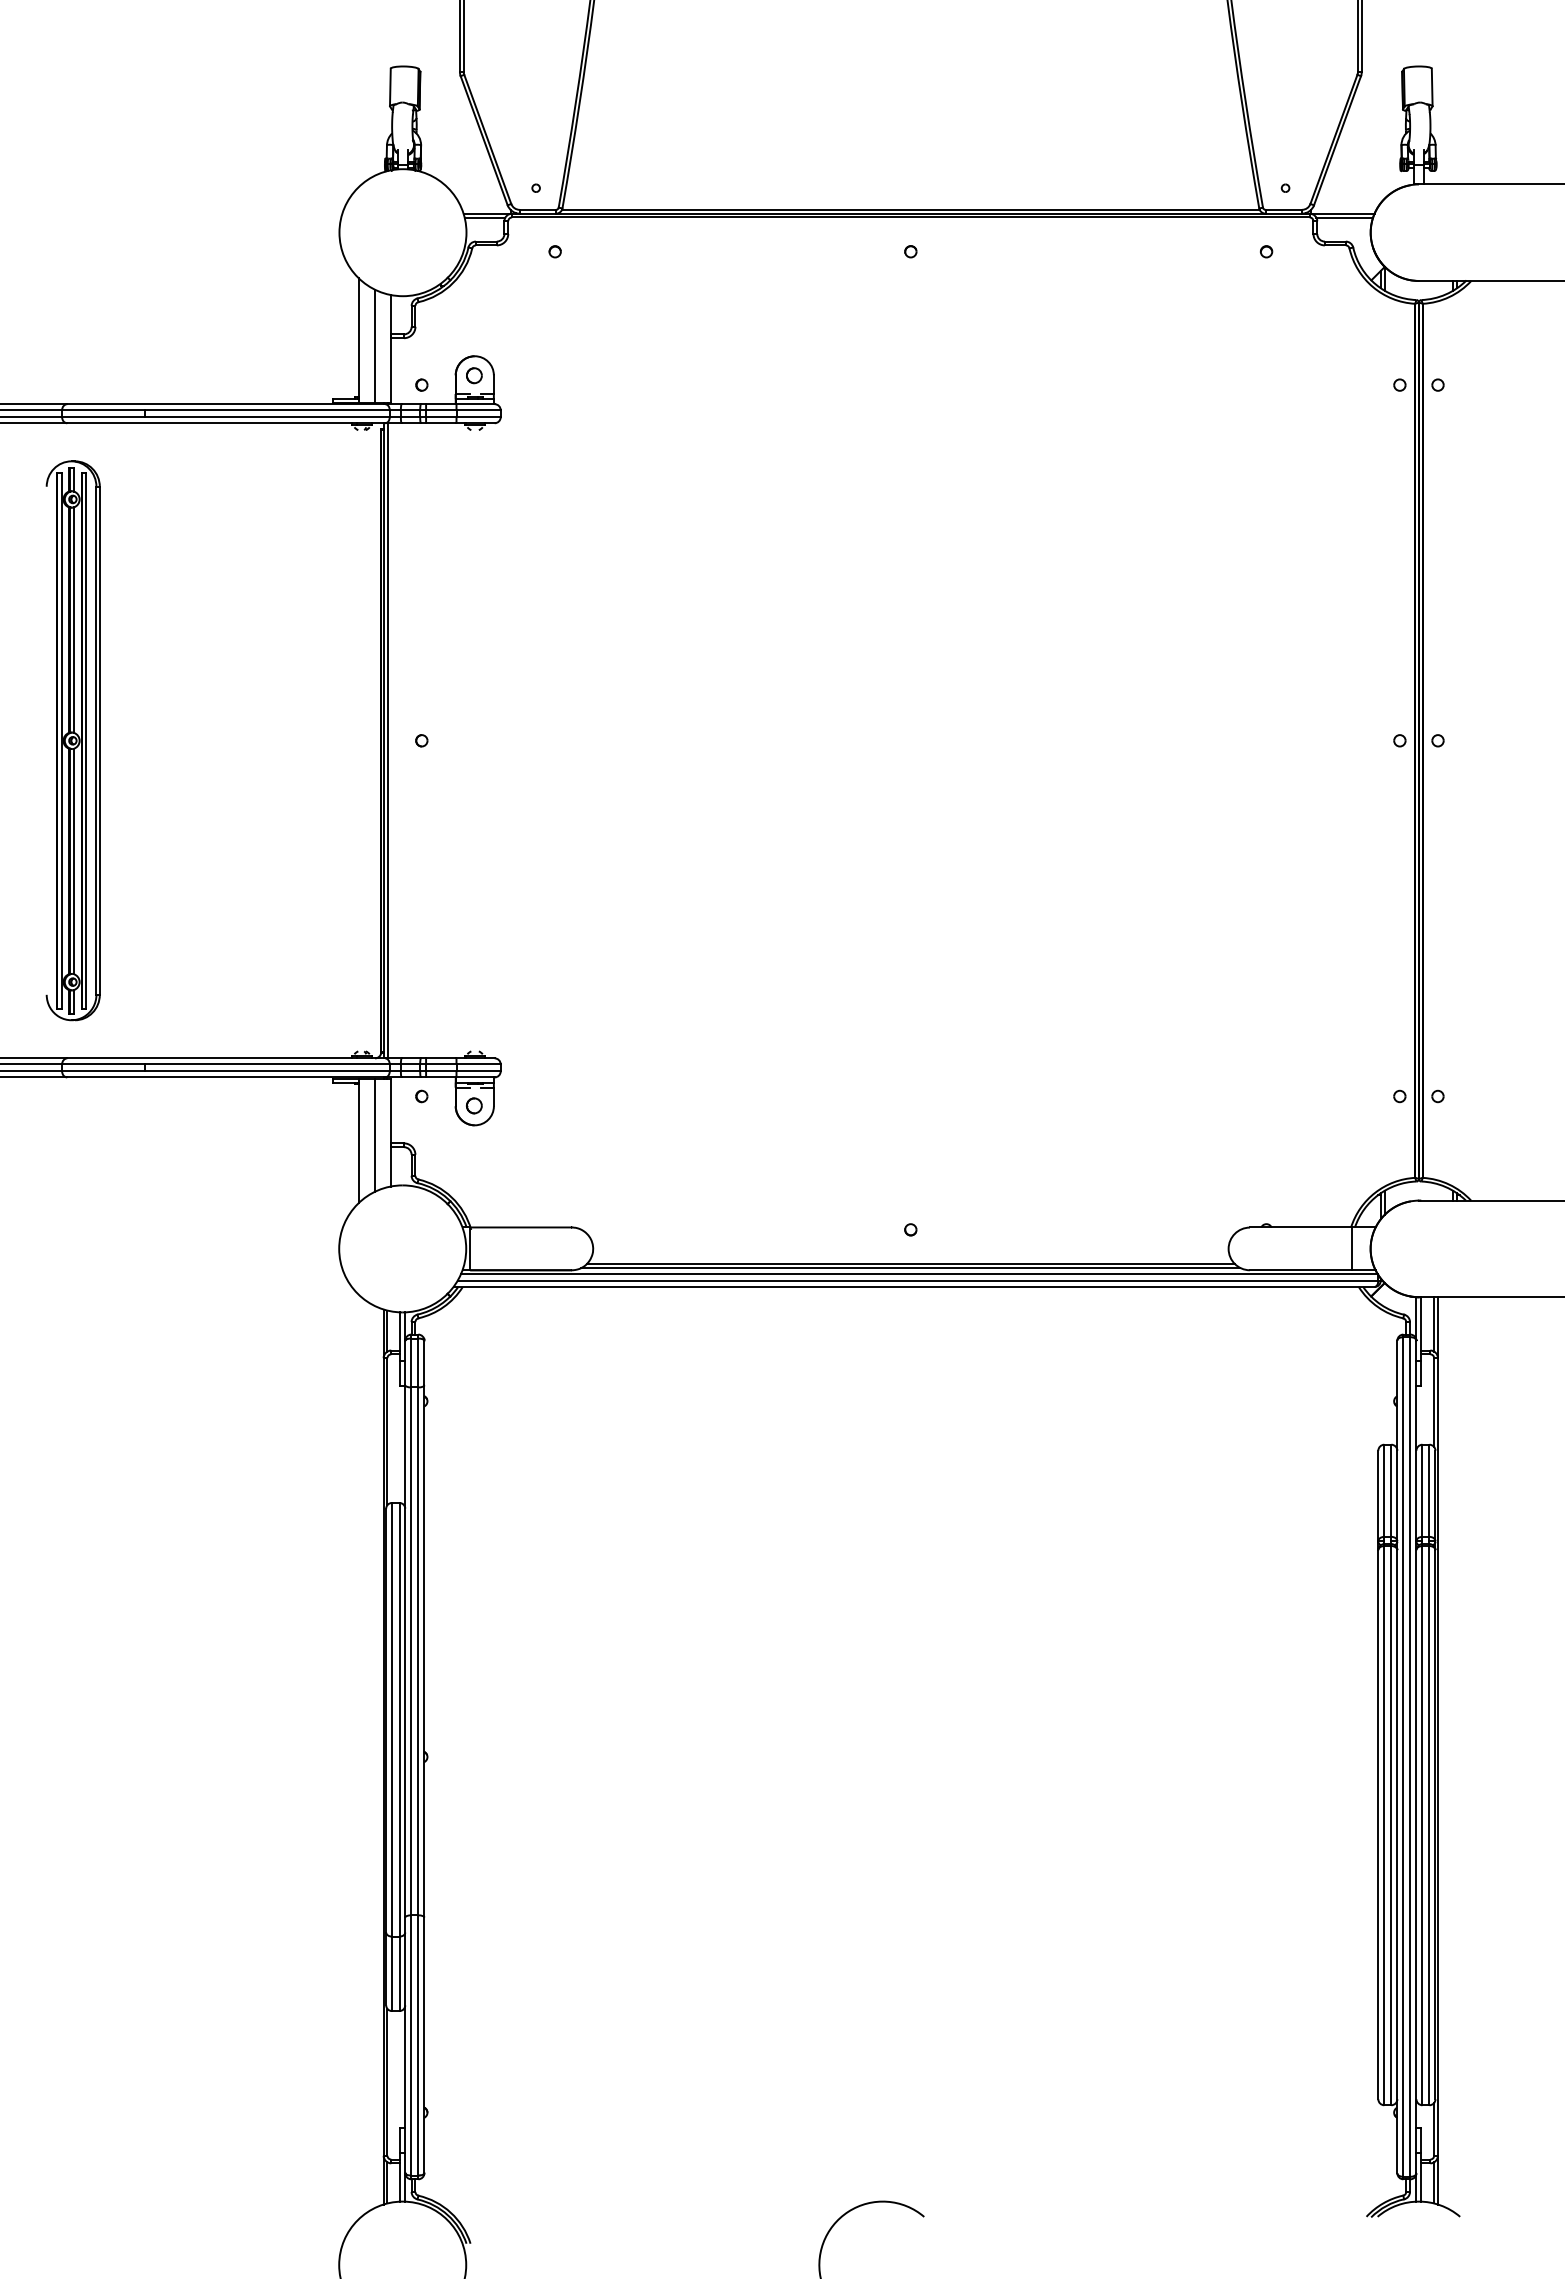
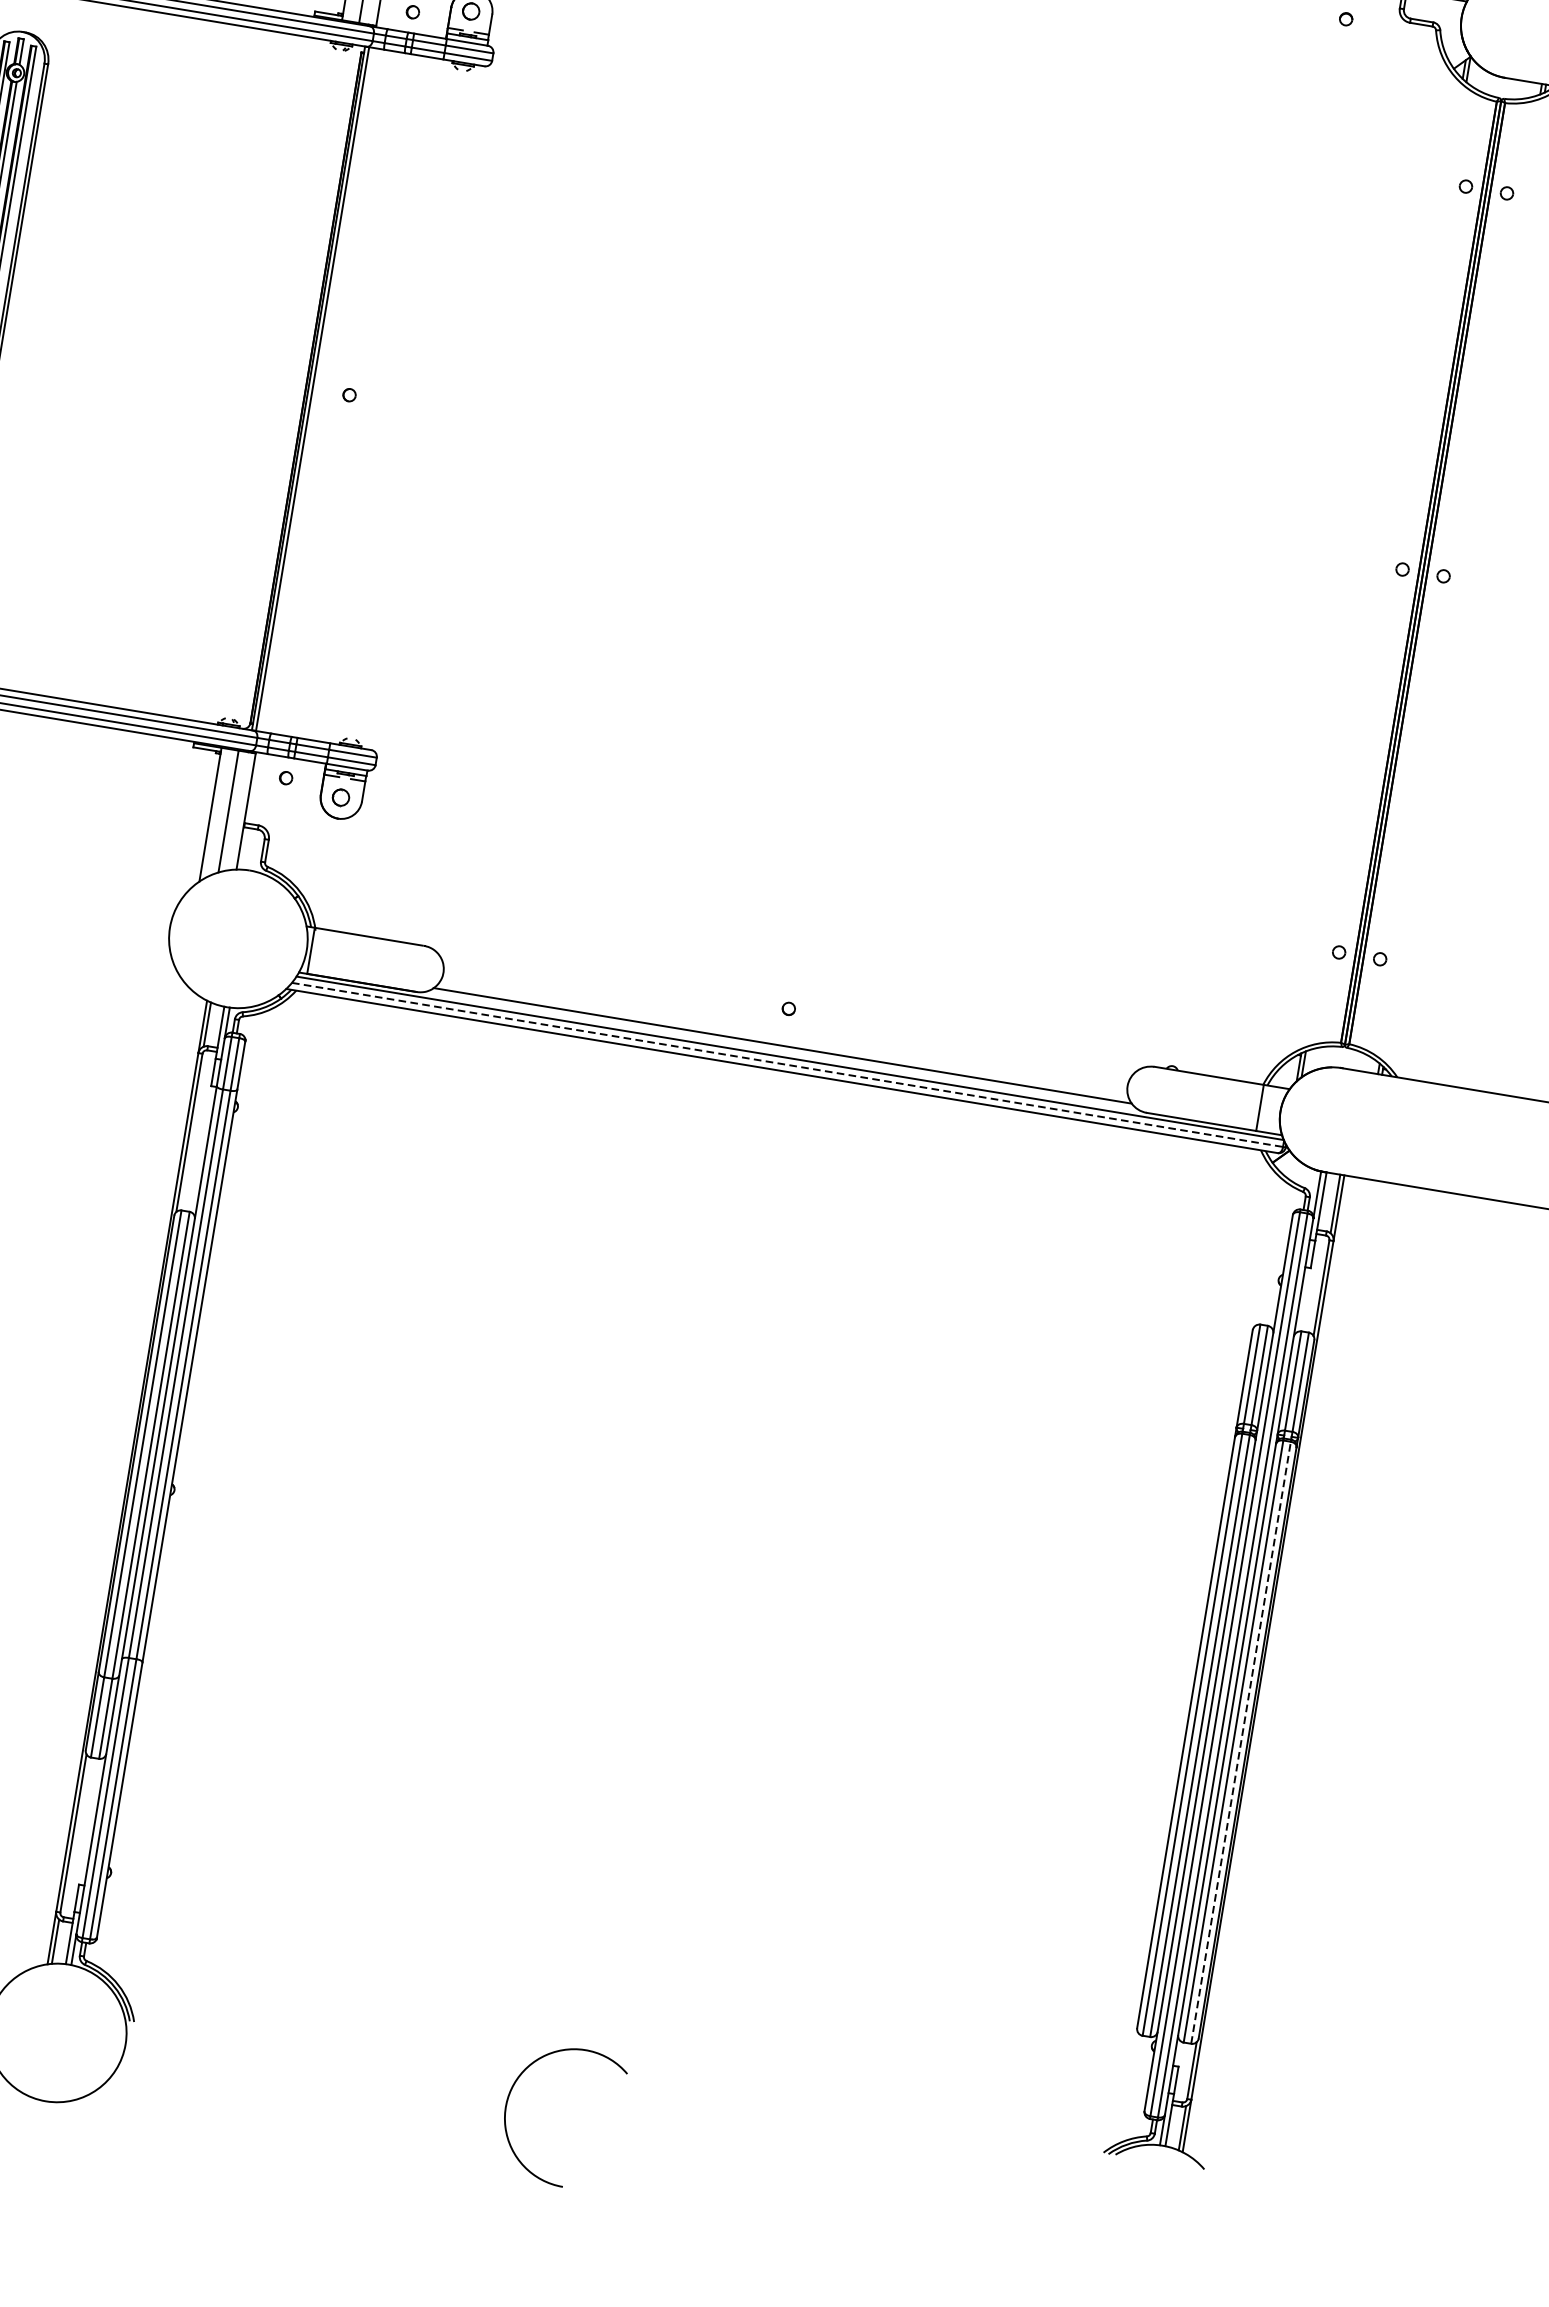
line: (910, 1267) -> (781, 1049), removed
line: (918, 1280) -> (788, 1064), solid -> dashed
line: (1429, 1825) -> (1241, 1742), solid -> dashed

